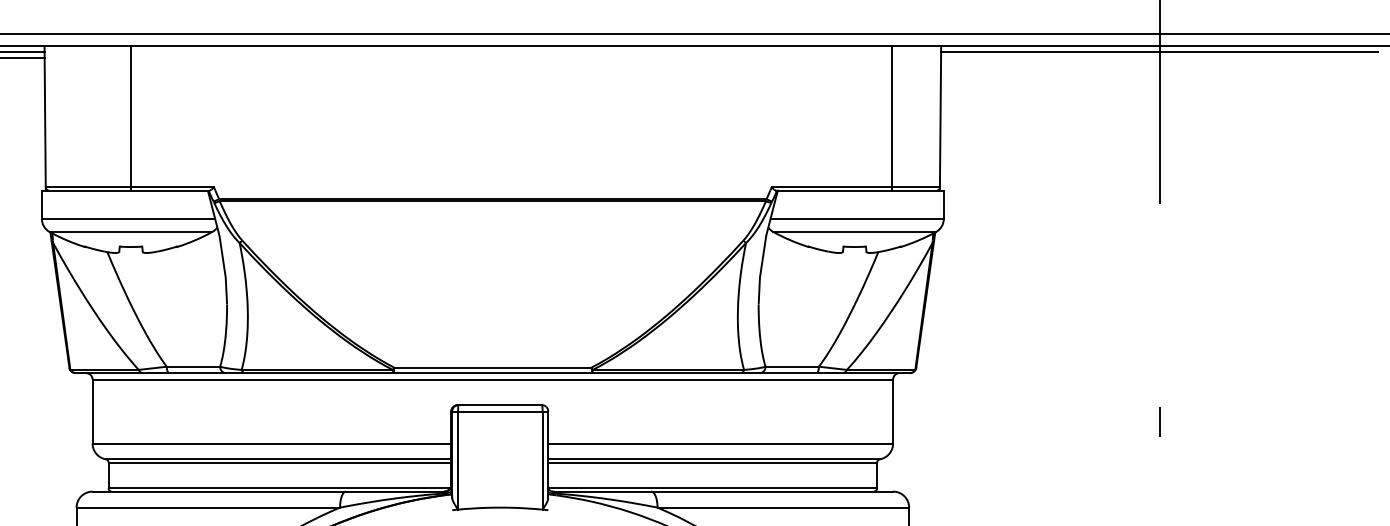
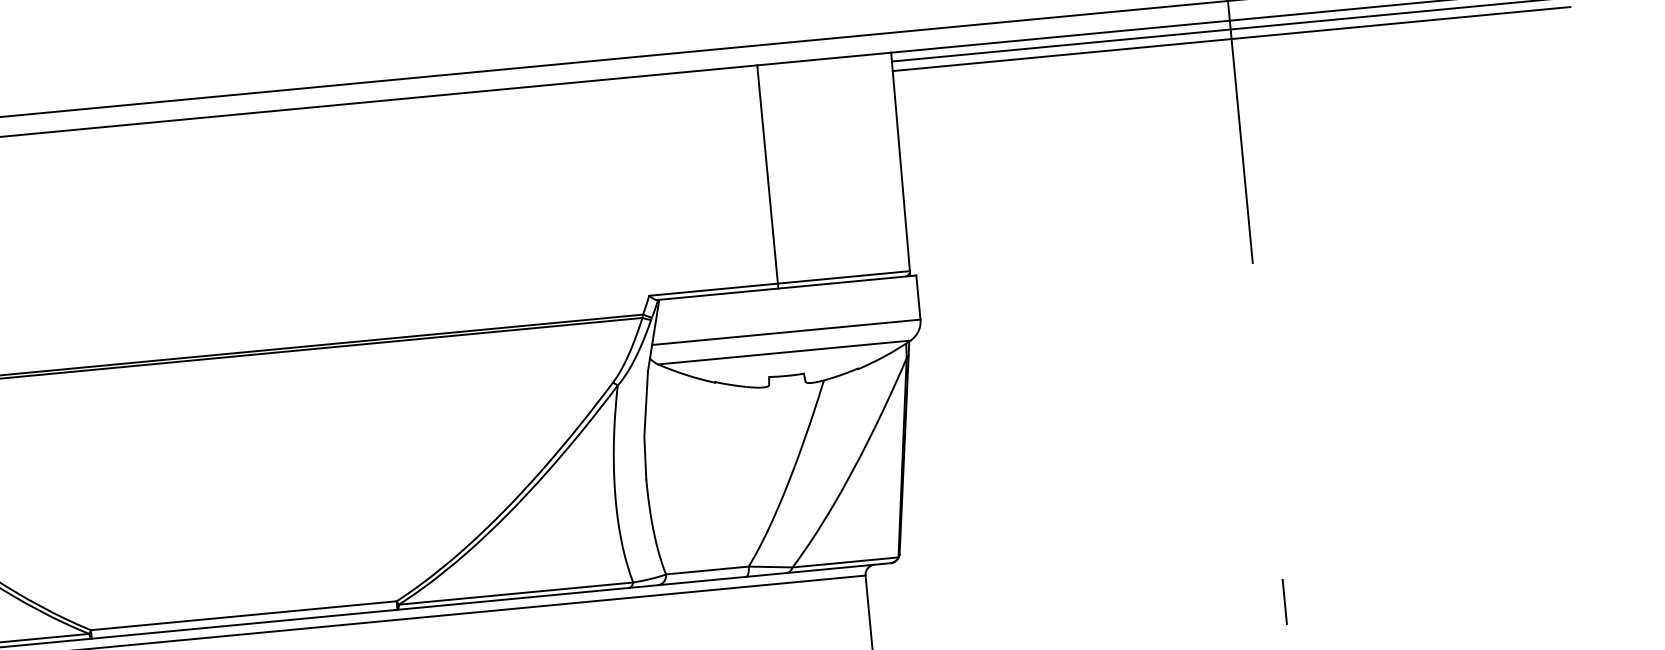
line: (1159, 58) -> (1231, 39), added
line: (891, 118) -> (767, 176), moved

